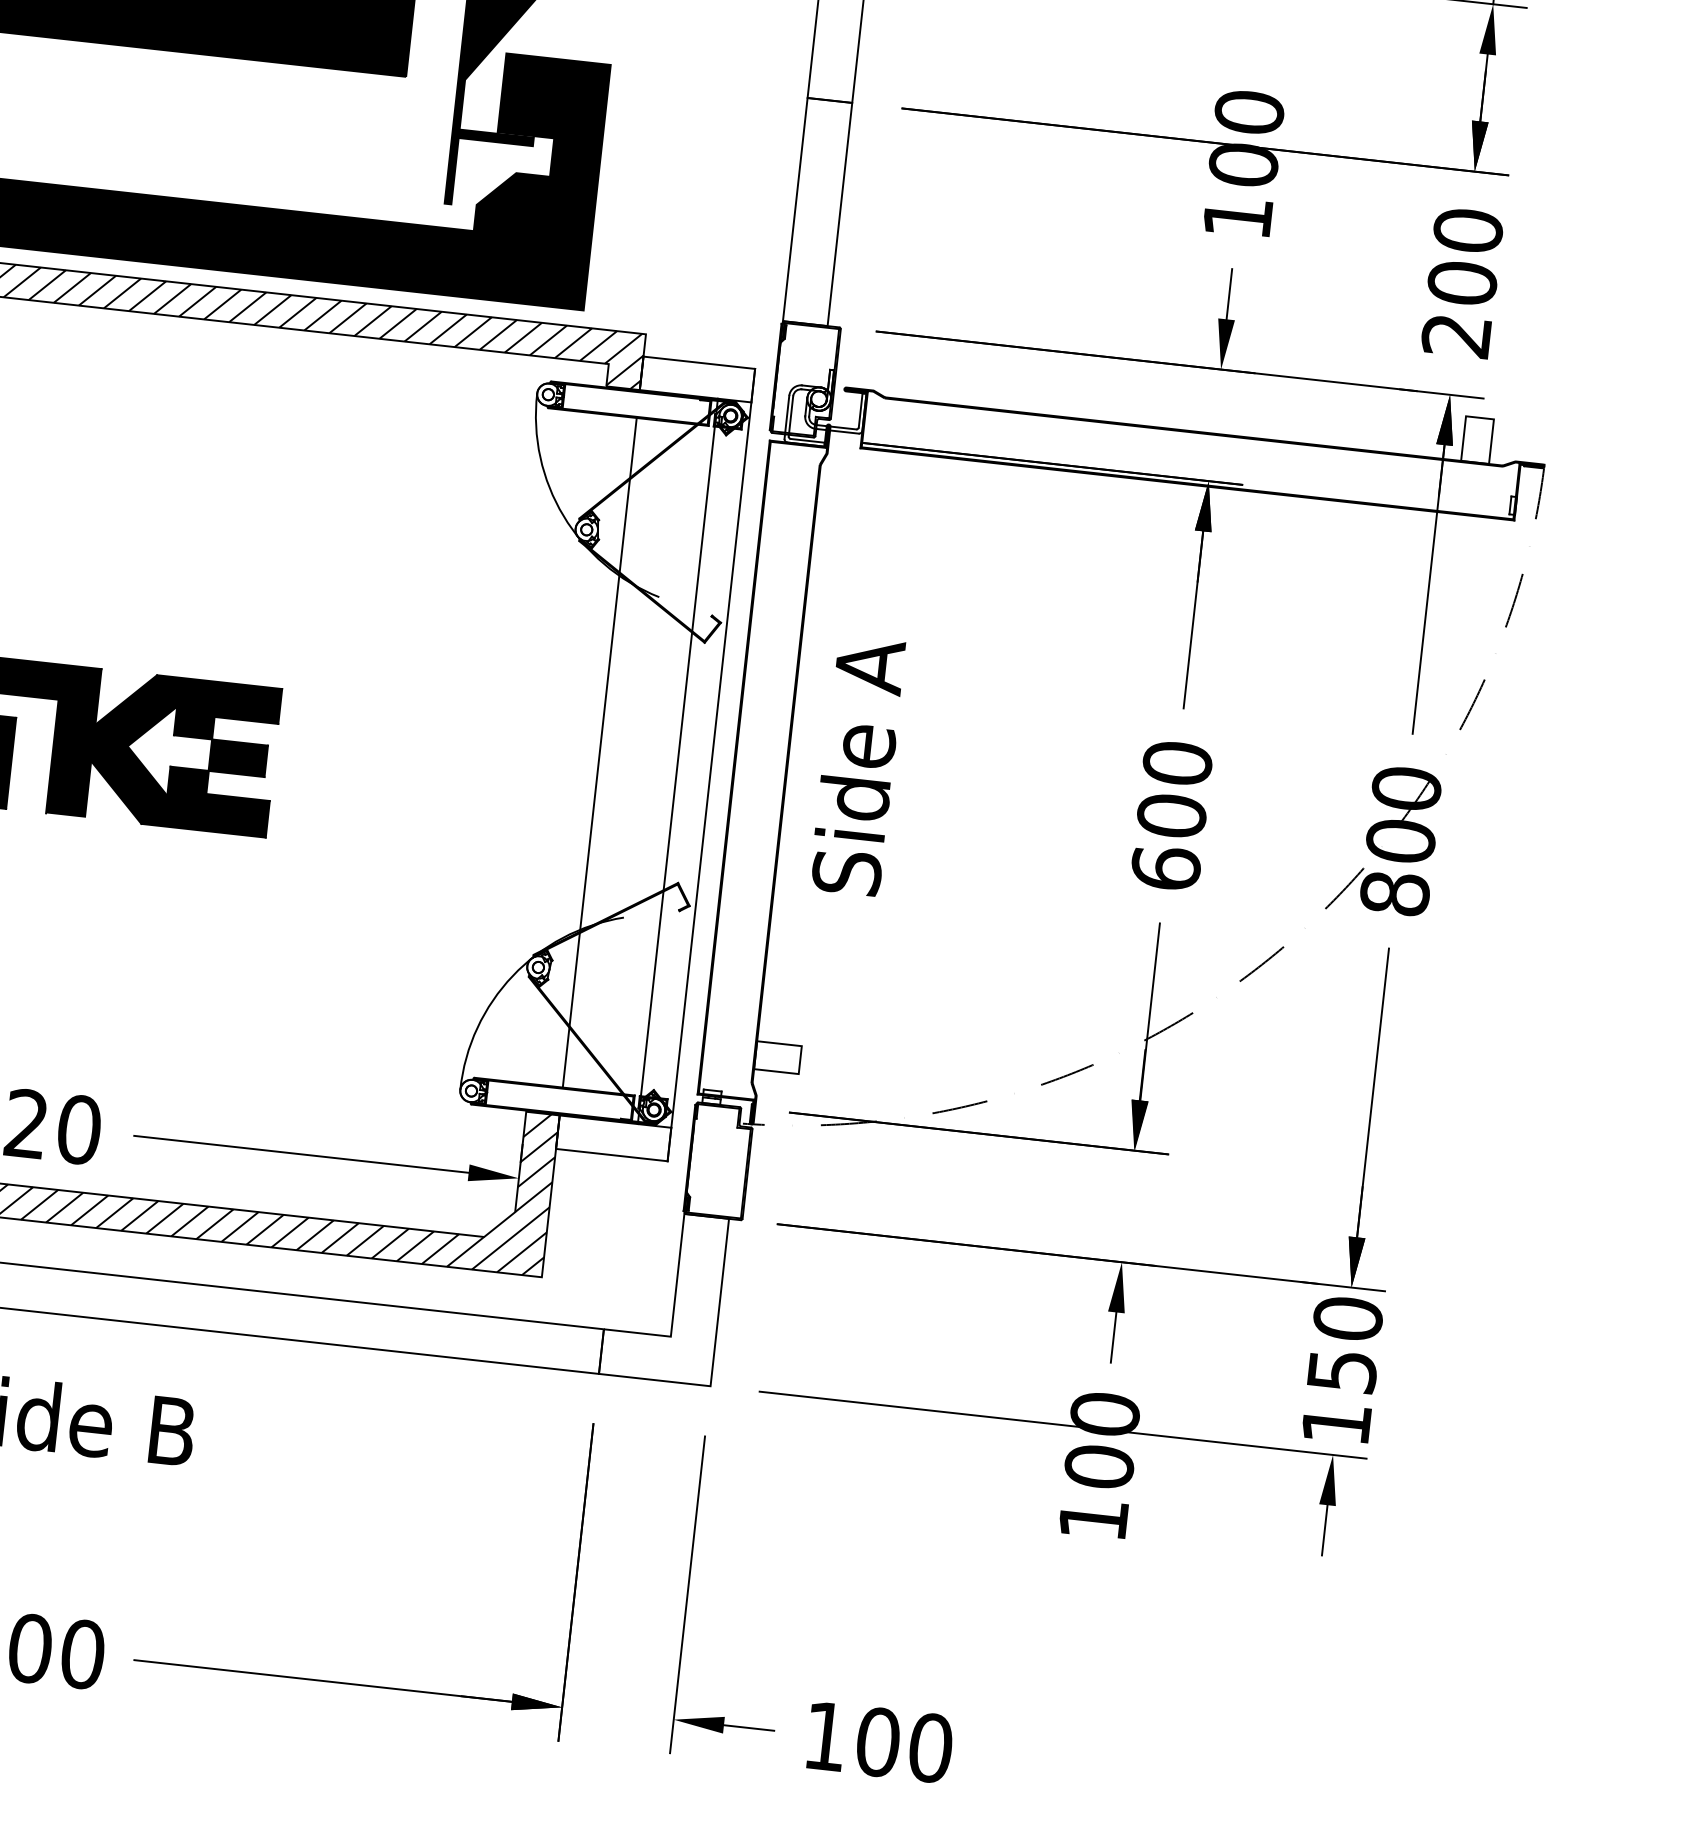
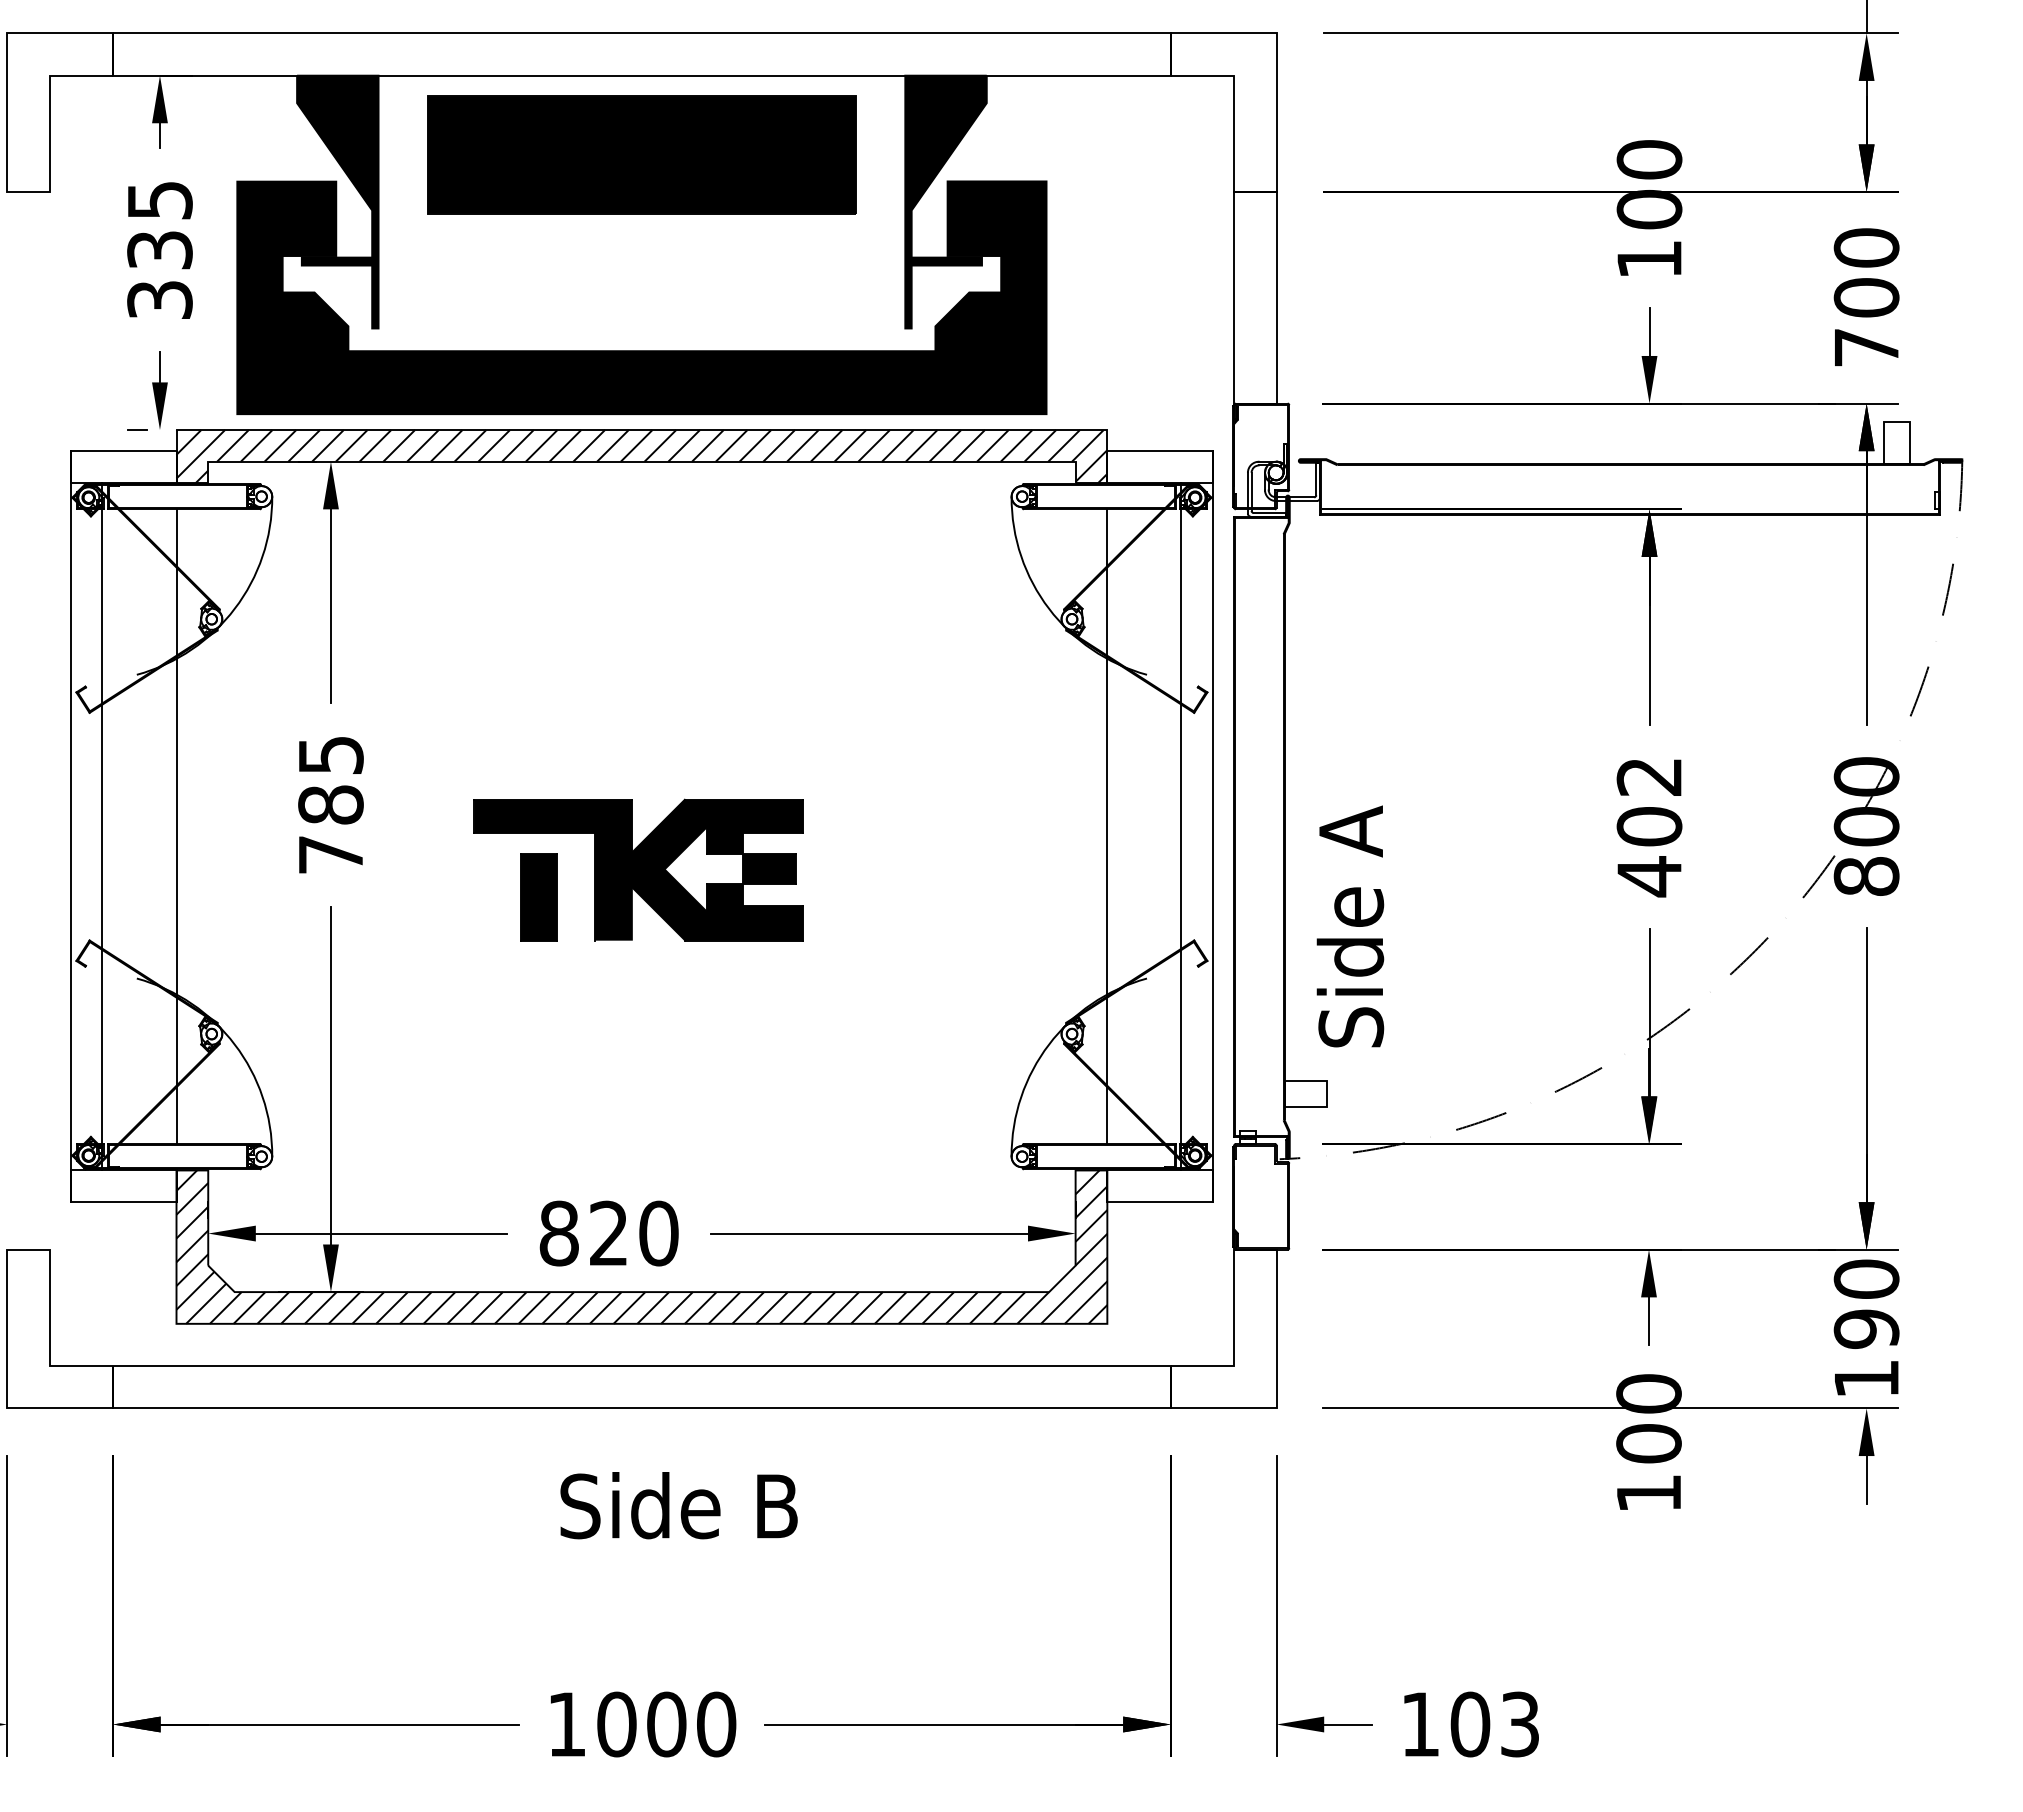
text: (1455, 335) -> (1865, 347), 200 -> 700
text: (857, 766) -> (1350, 926), moved
text: (1171, 816) -> (1649, 827), 600 -> 402
text: (1342, 1370) -> (1866, 1328), 150 -> 190
text: (930, 1747) -> (1519, 1724), 100 -> 103

